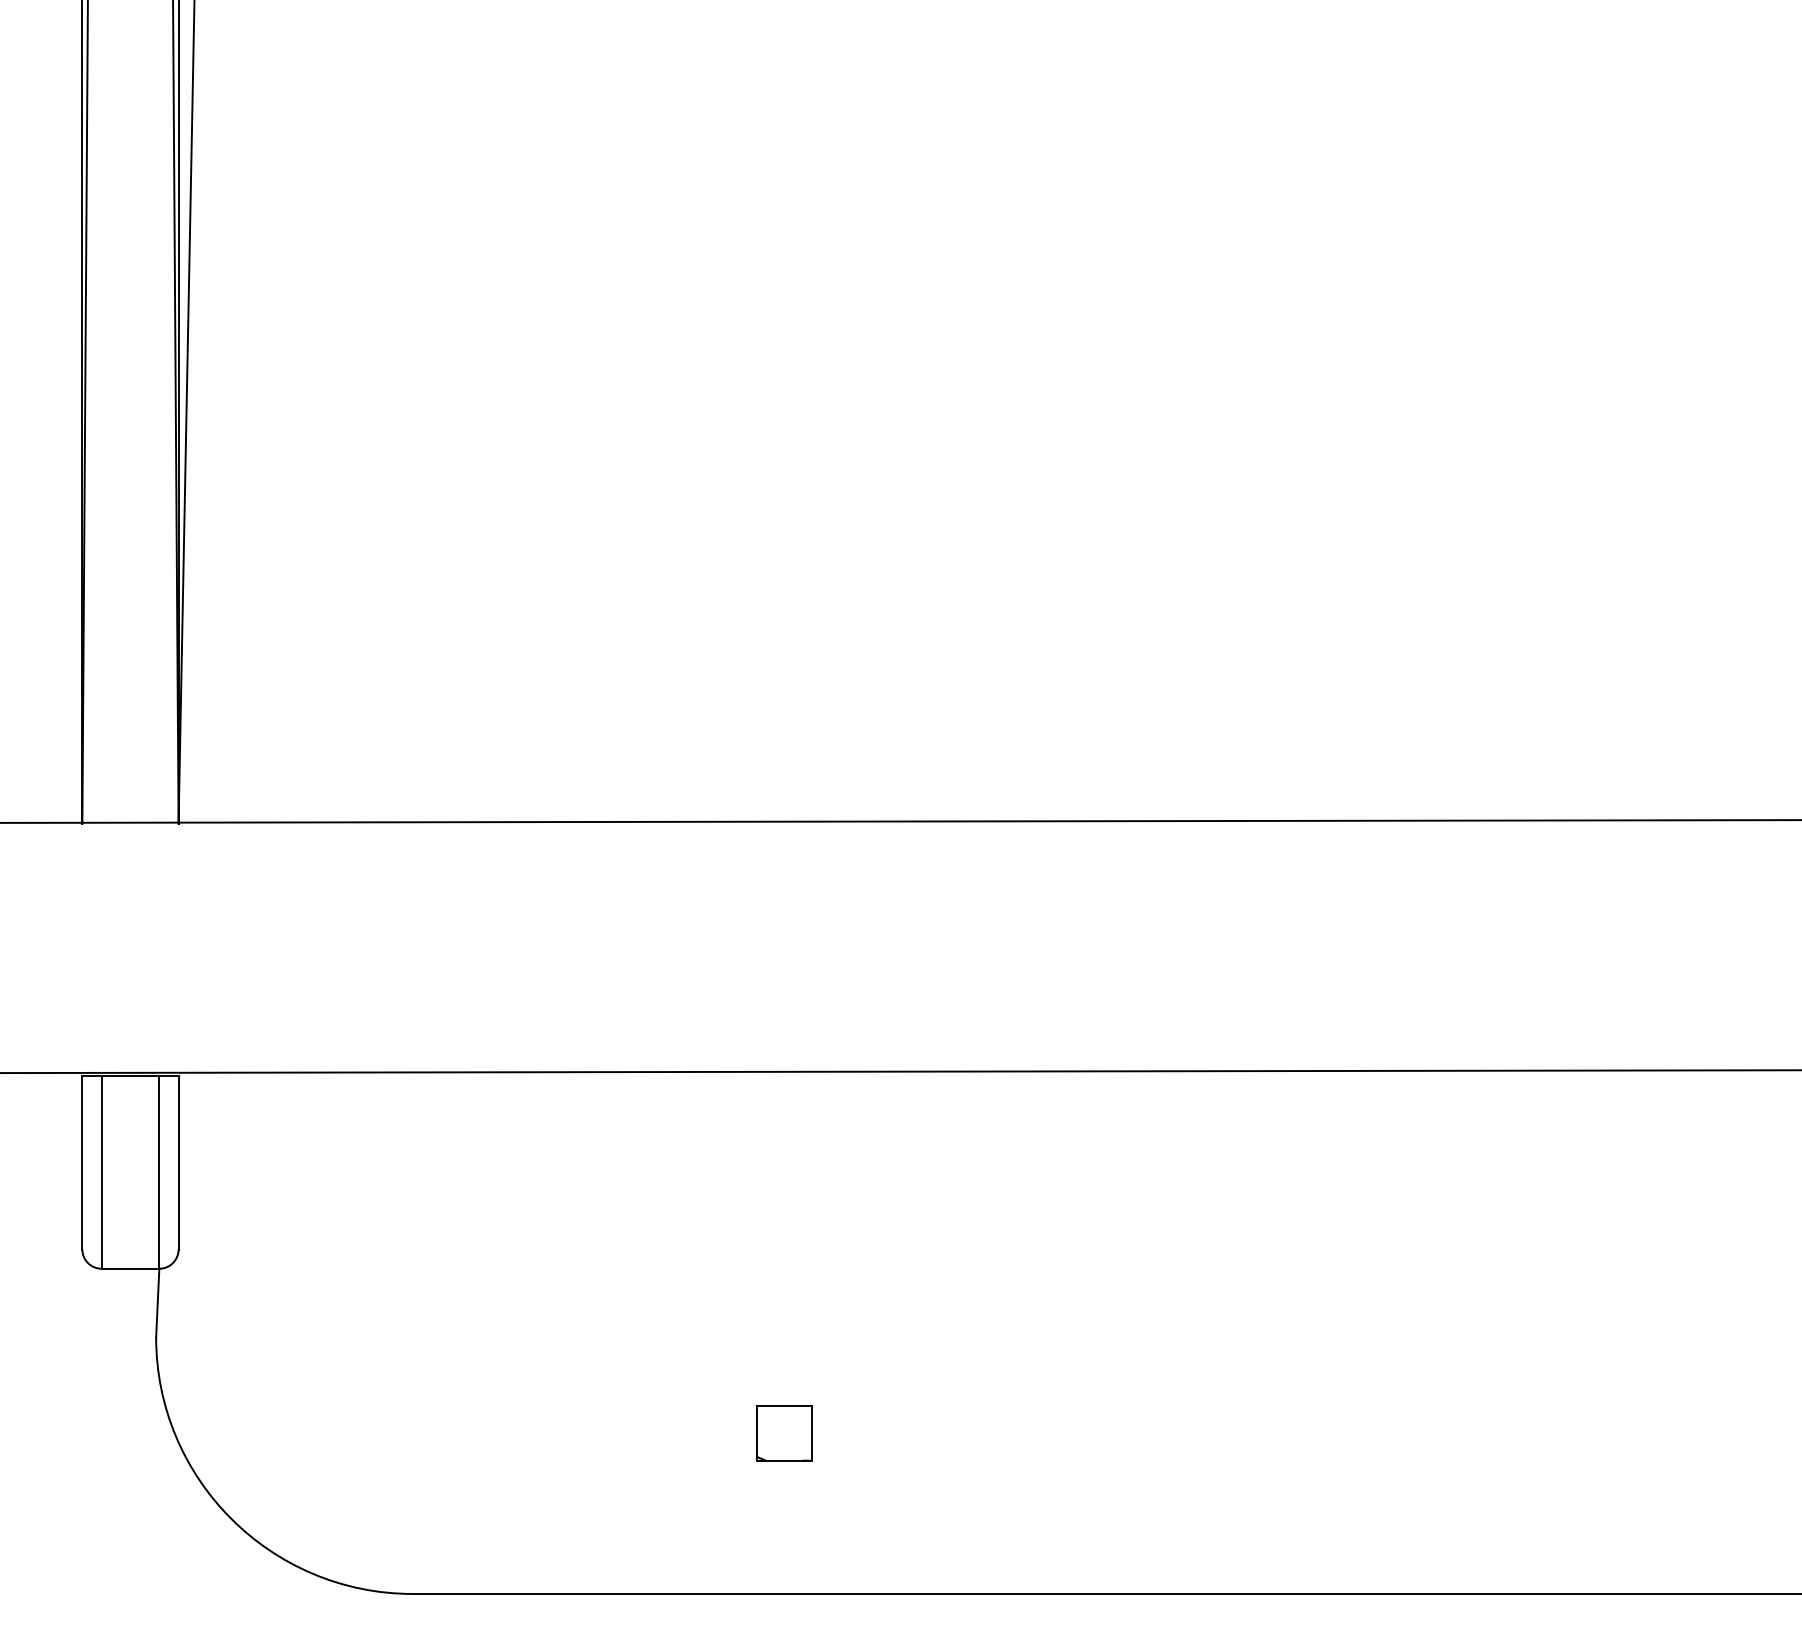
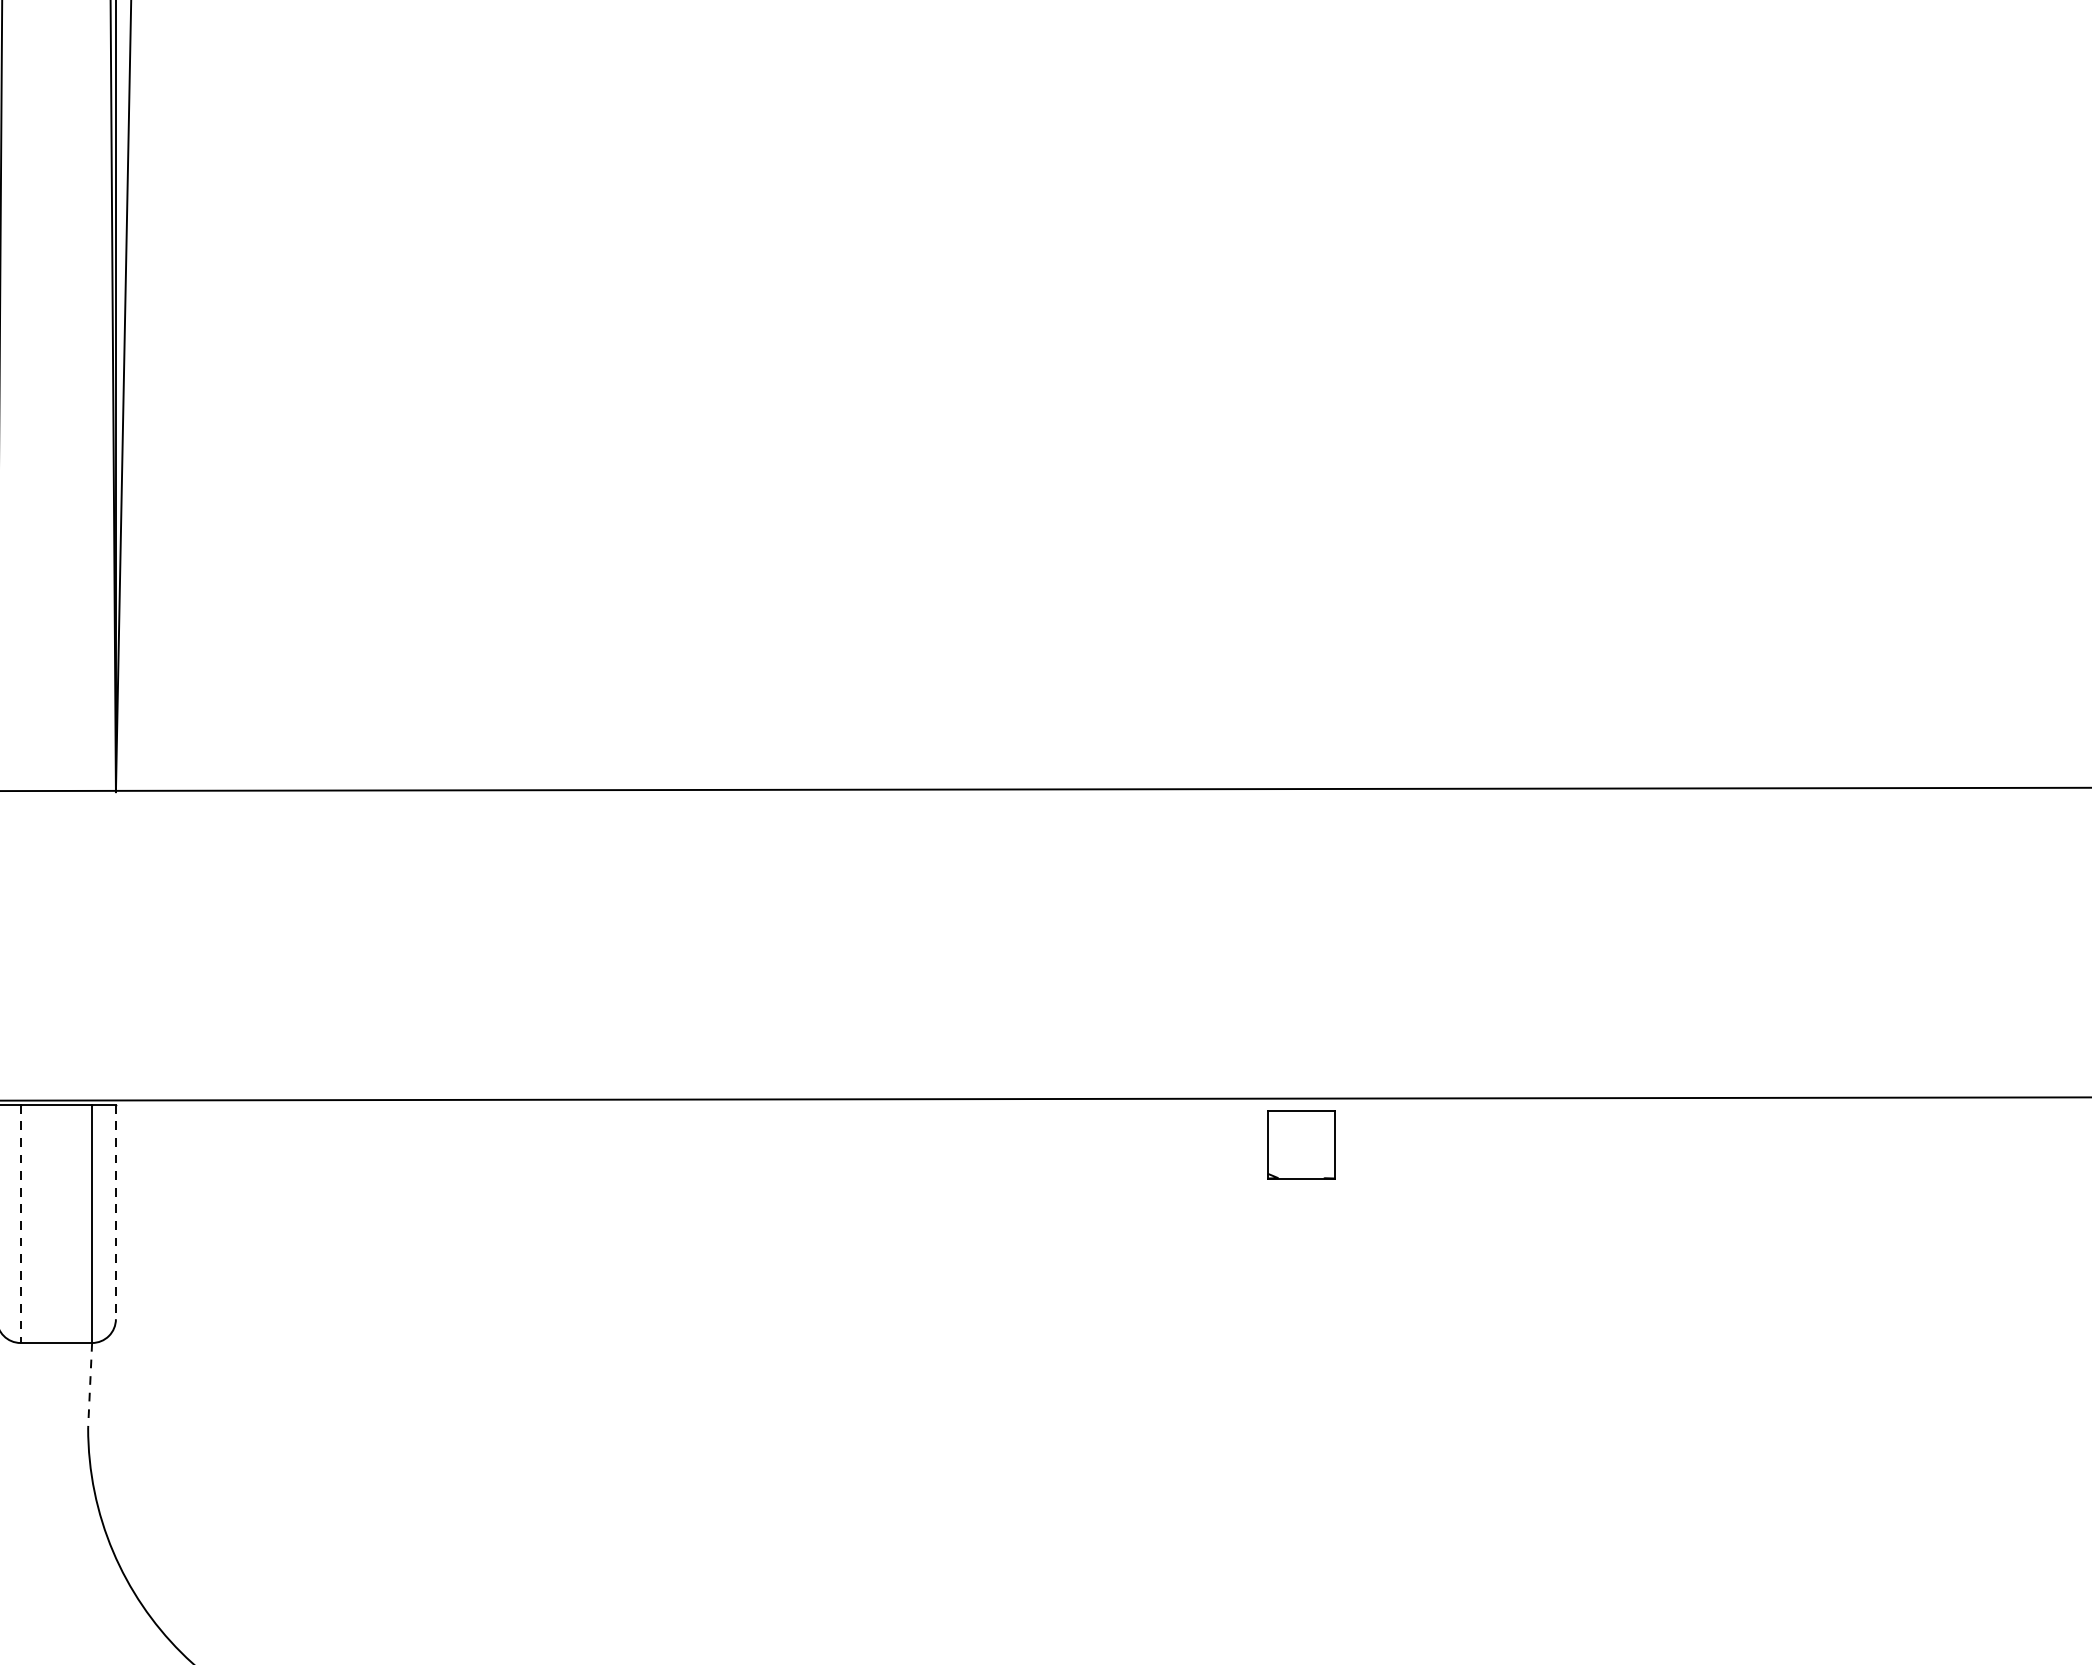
line: (178, 1162) -> (115, 1211), solid -> dashed
line: (101, 1173) -> (20, 1225), solid -> dashed
line: (157, 1303) -> (89, 1385), solid -> dashed
part: (784, 1433) -> (1301, 1144), moved

